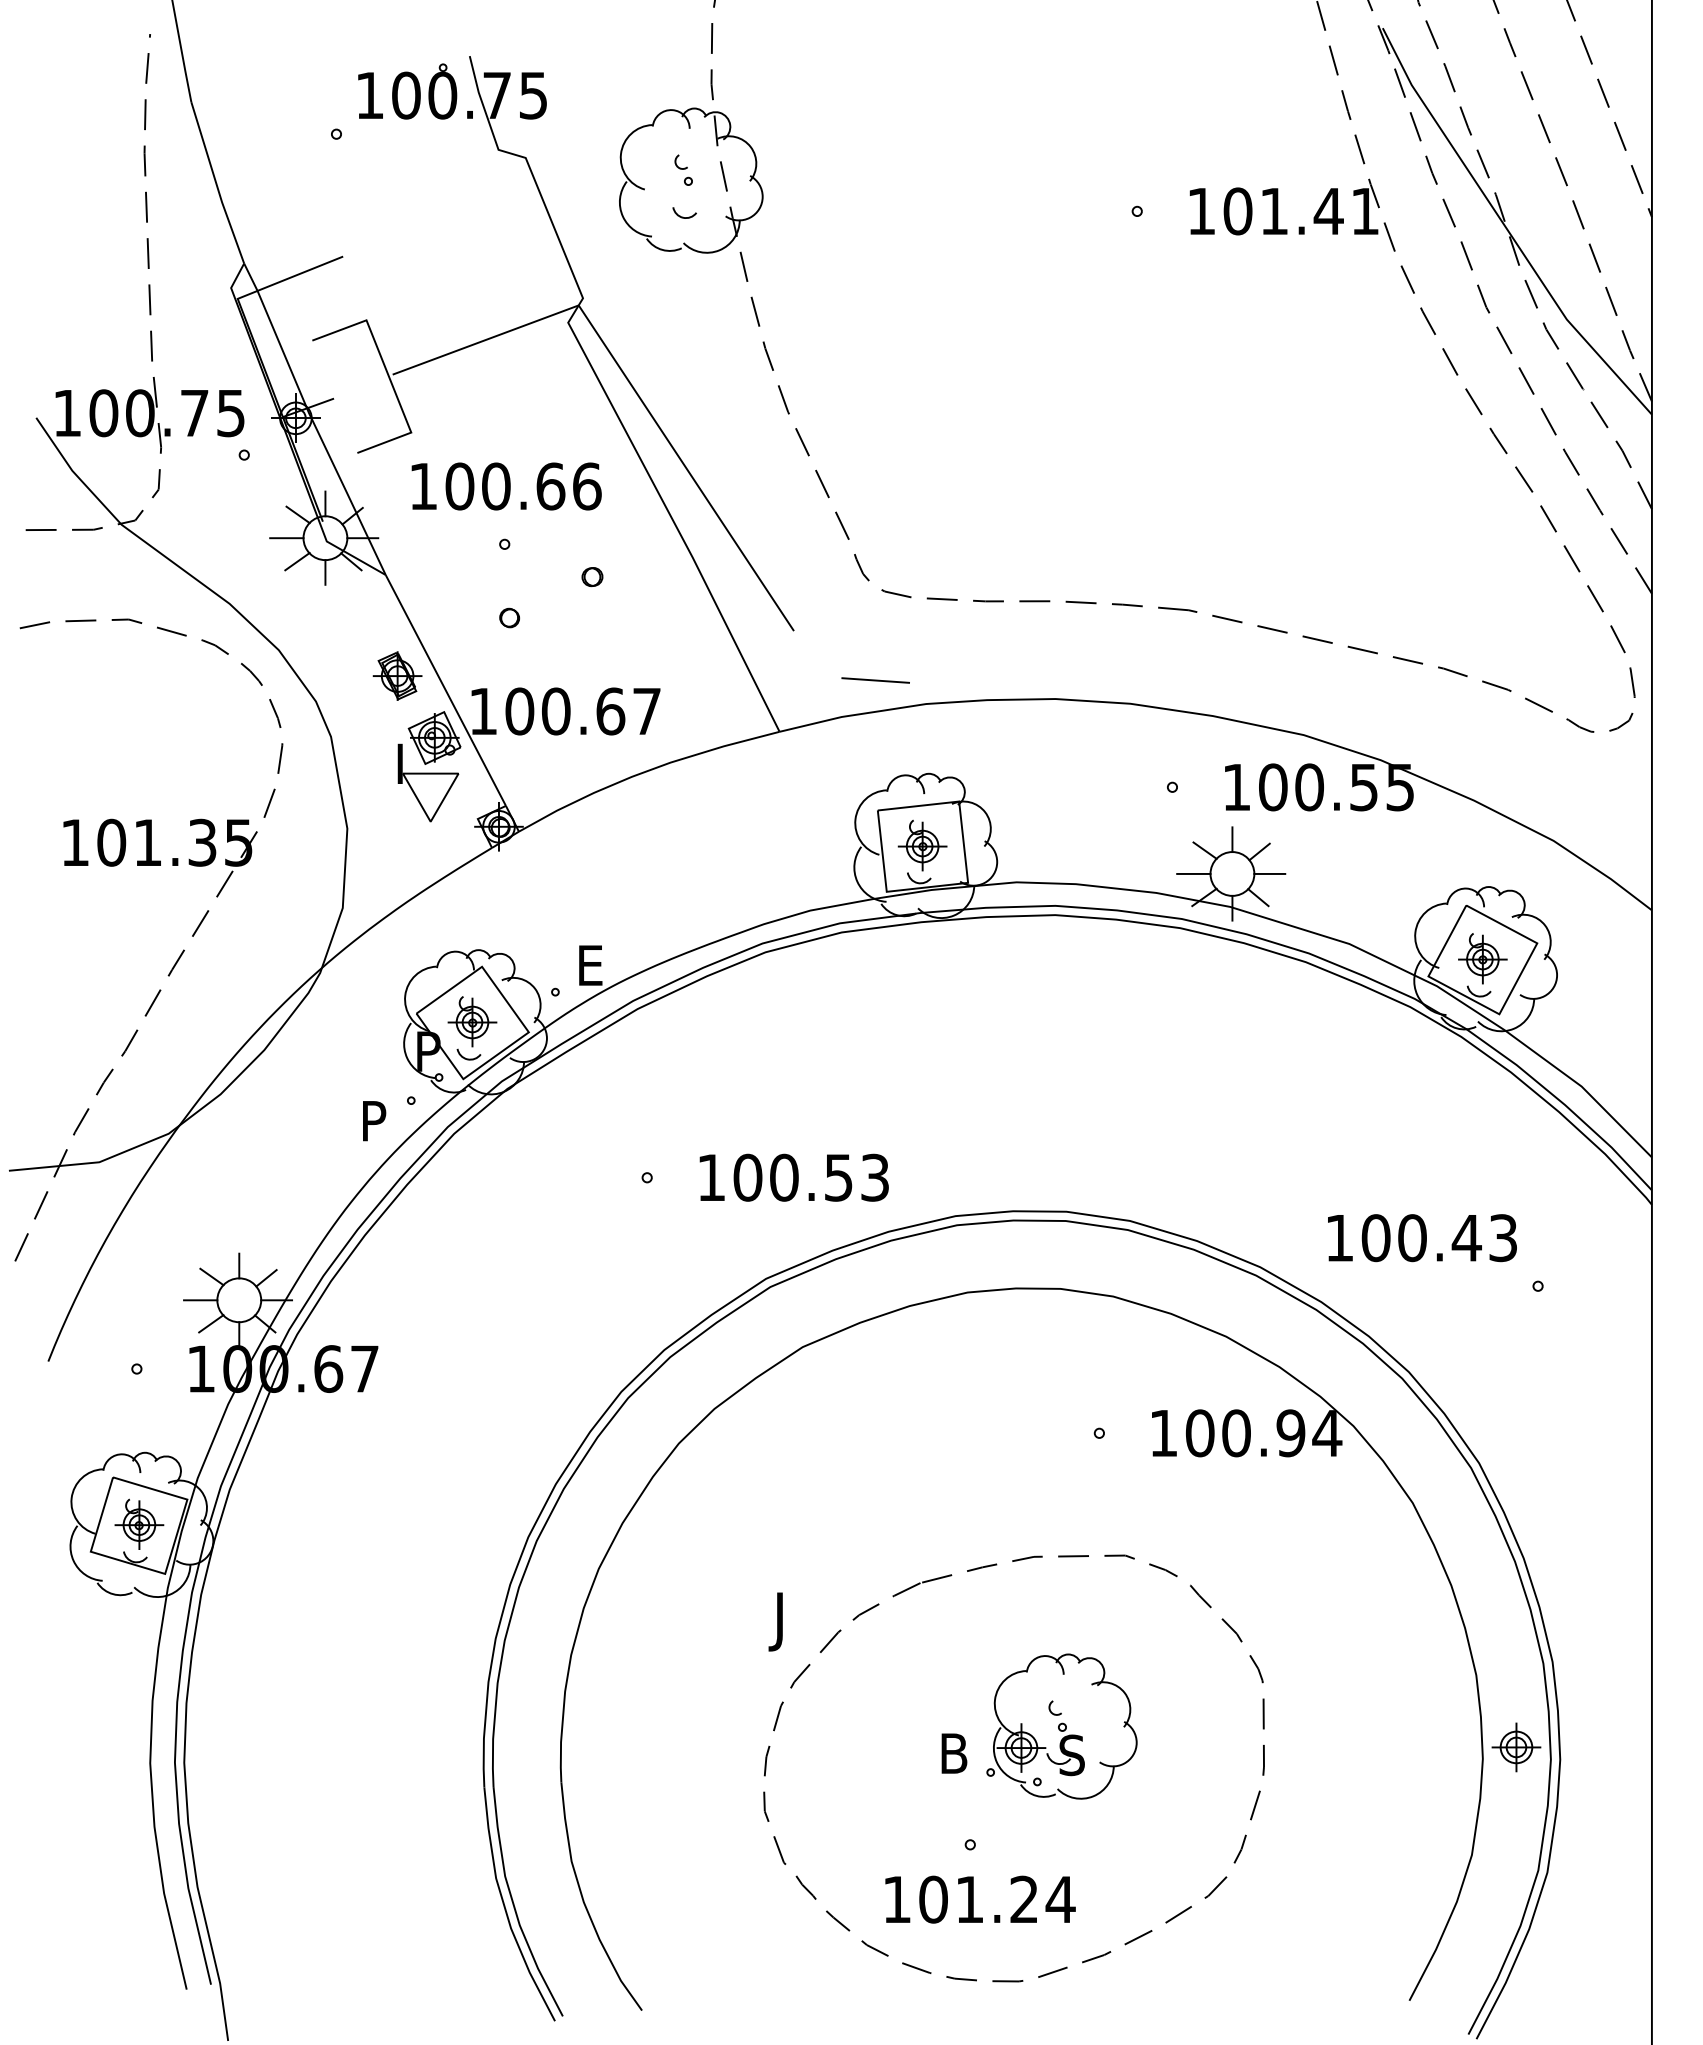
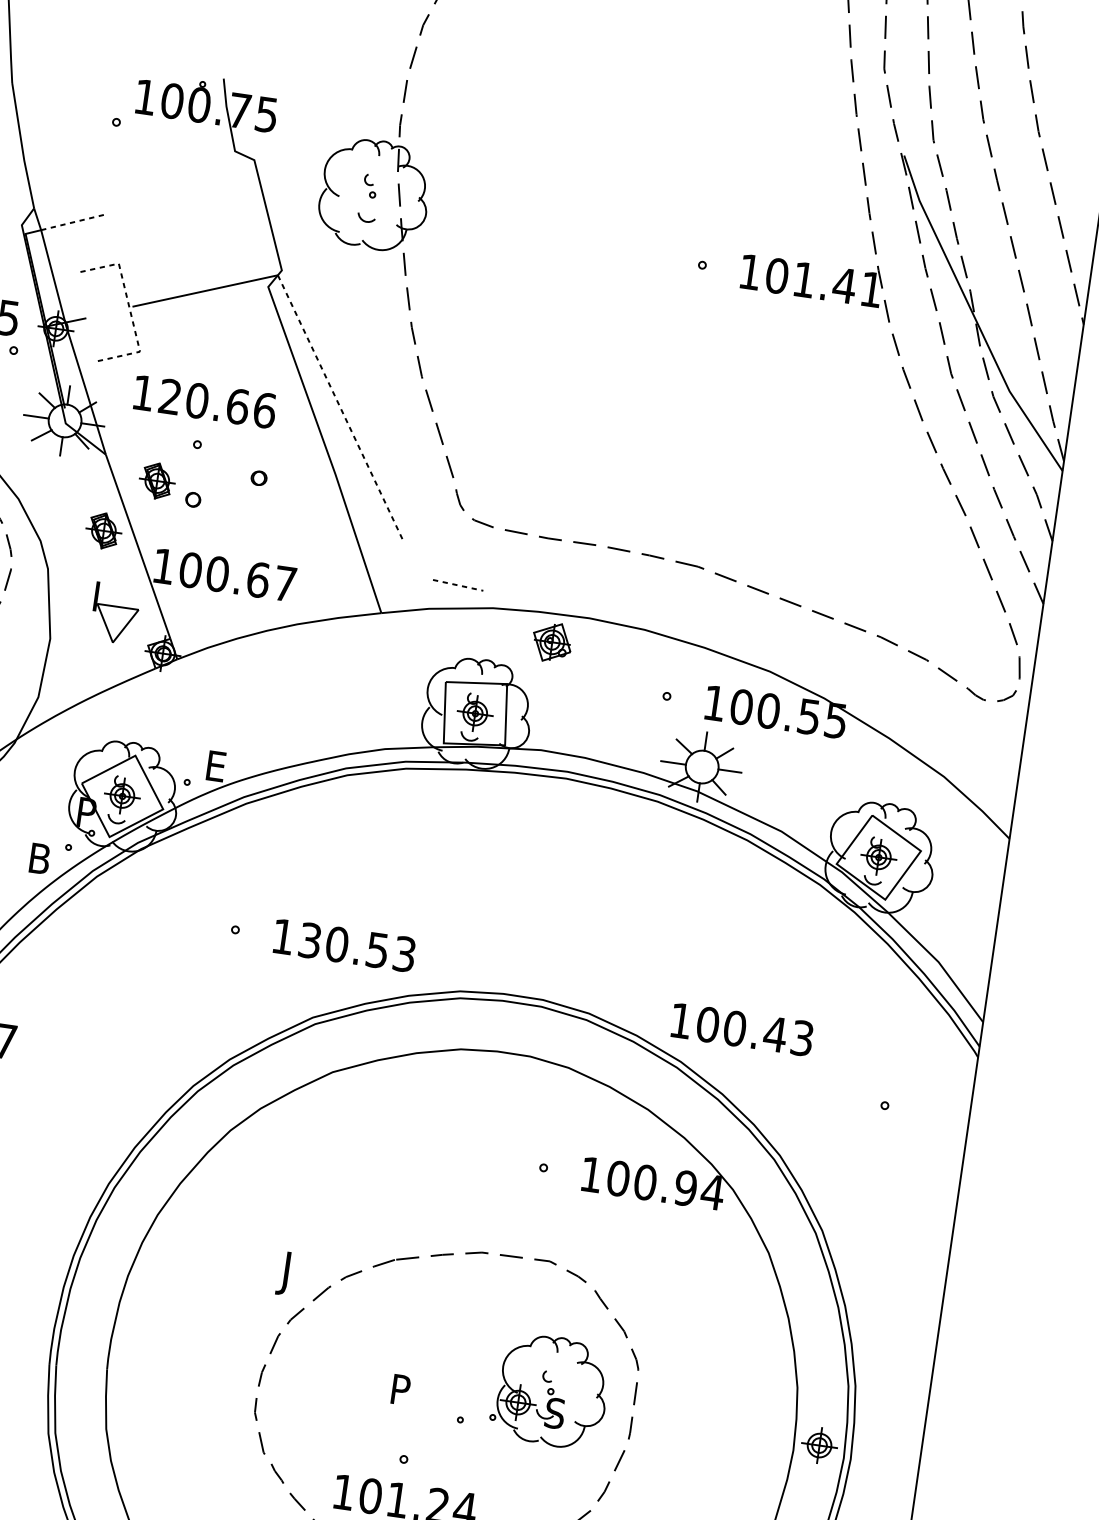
line: (300, 273) -> (74, 221), solid -> dashed
line: (388, 375) -> (129, 306), solid -> dashed
line: (686, 468) -> (340, 407), solid -> dashed
text: (459, 486) -> (170, 396), 100.66 -> 120.66
part: (458, 599) -> (157, 480), added
line: (876, 680) -> (458, 585), solid -> dashed
part: (434, 737) -> (552, 642), moved
text: (377, 1121) -> (41, 859), P -> B
text: (747, 1177) -> (309, 940), 100.53 -> 130.53
text: (1422, 1238) -> (742, 1030), moved
part: (1061, 1726) -> (550, 1390), moved
text: (956, 1753) -> (403, 1390), B -> P

